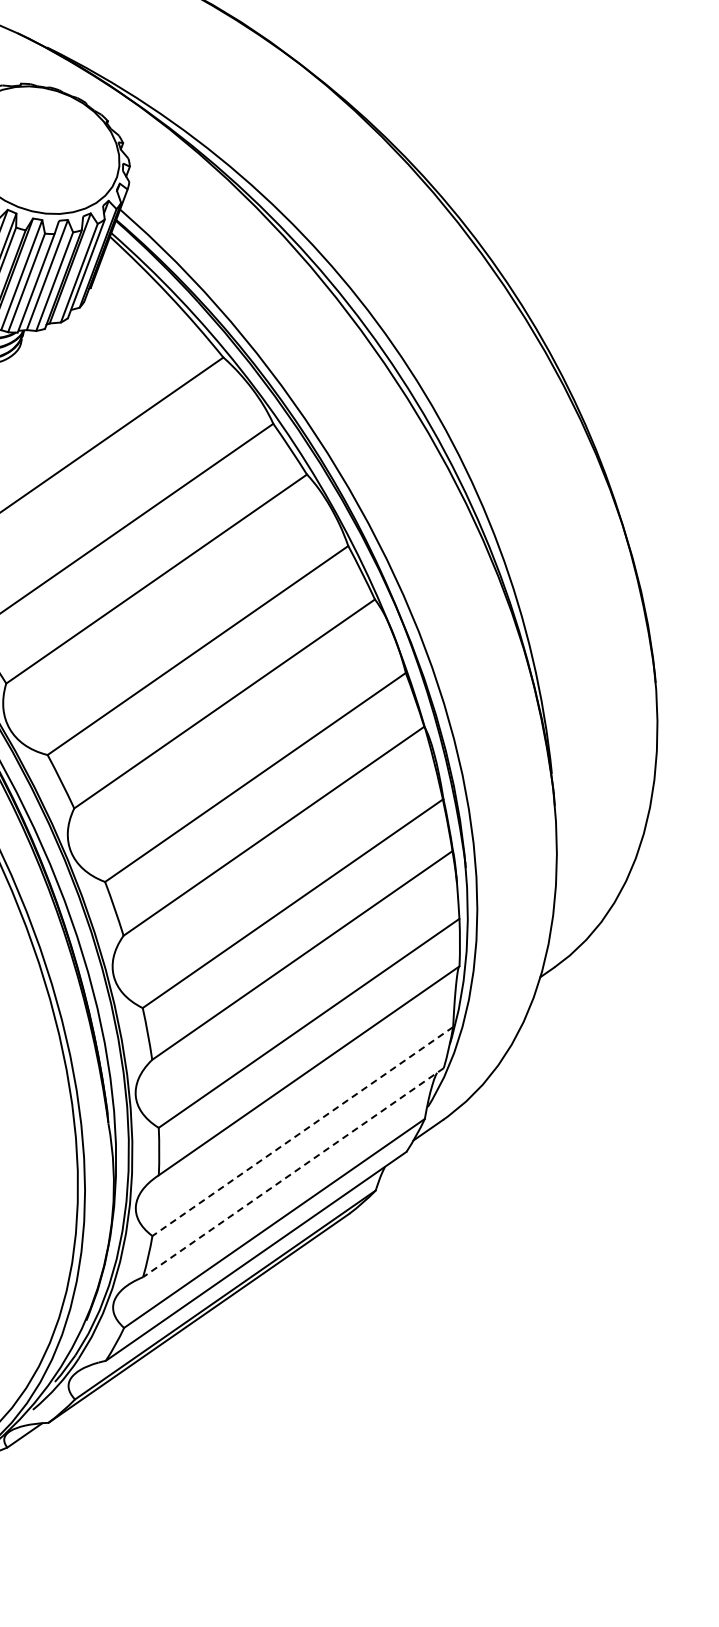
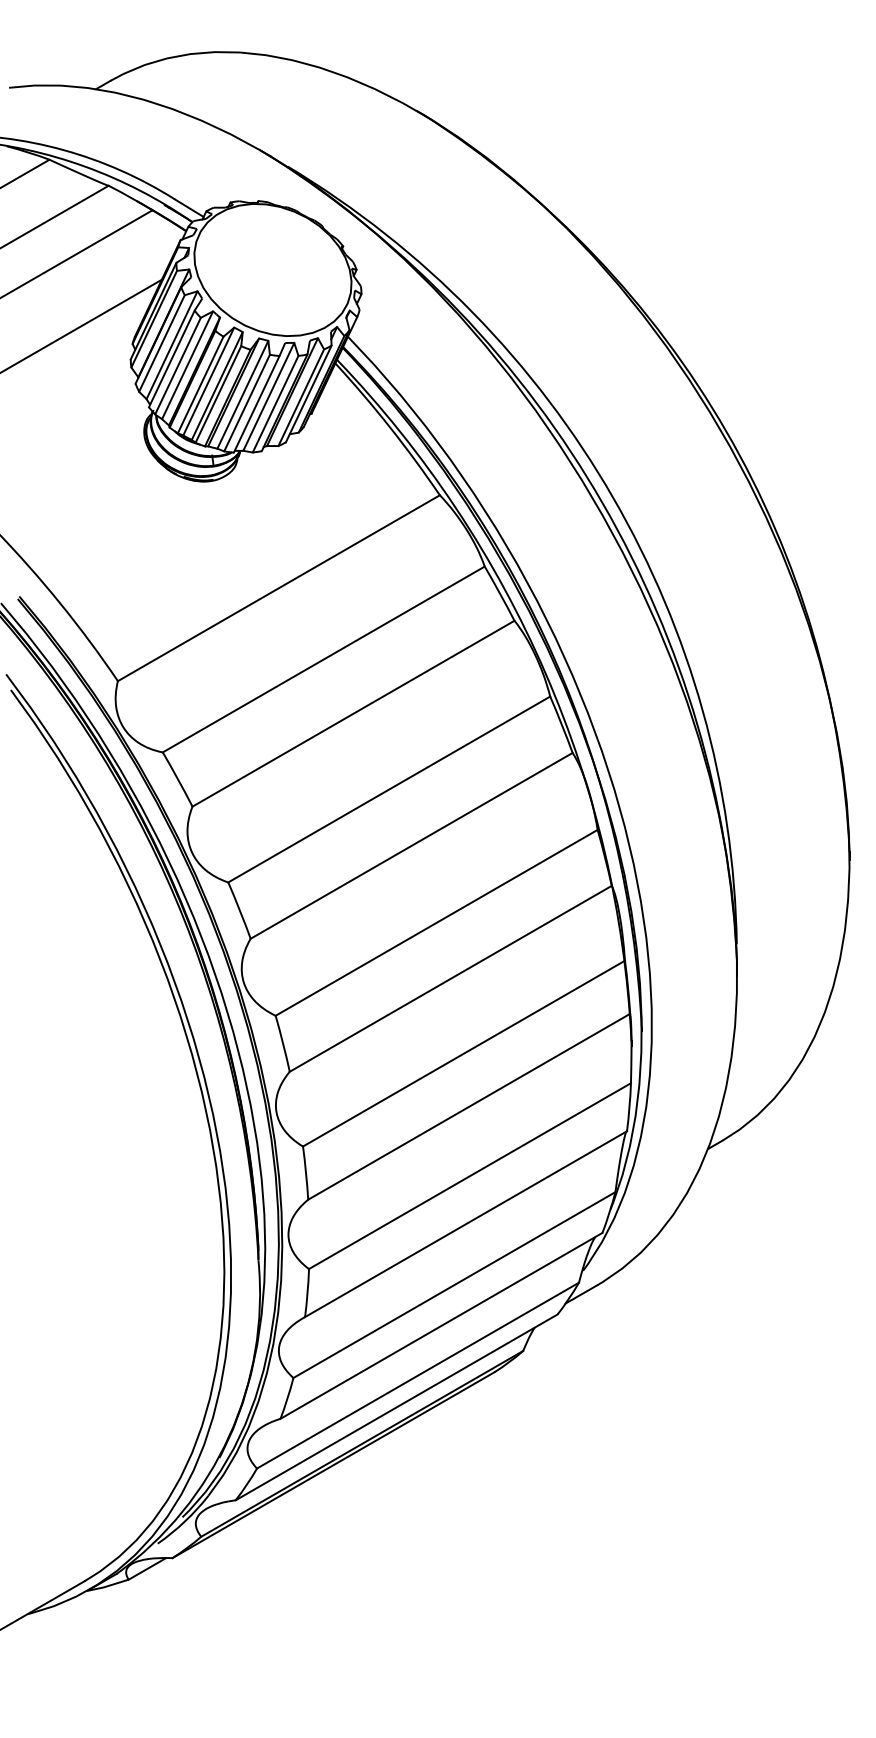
line: (302, 1131) -> (454, 1285), dashed -> solid
line: (293, 1172) -> (441, 1325), dashed -> solid

